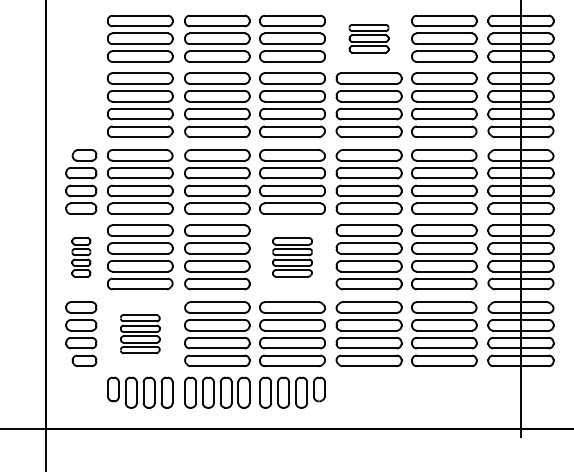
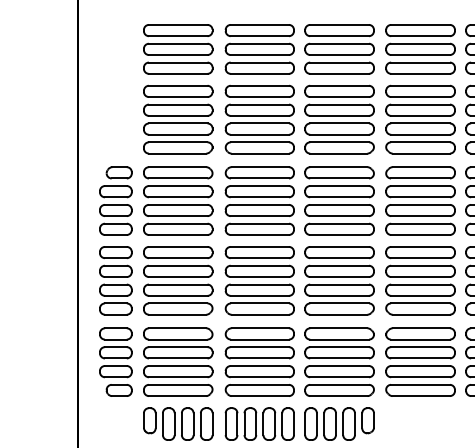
part: (368, 38) -> (419, 49), size x1.67
part: (81, 257) -> (116, 280), size x1.67
part: (292, 257) -> (339, 280), size x1.67
part: (140, 333) -> (178, 361), size x1.67

